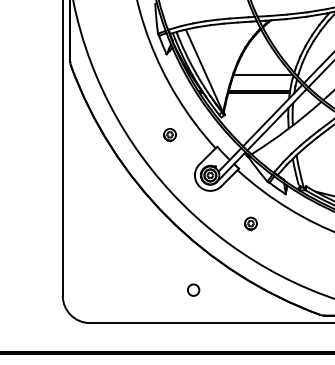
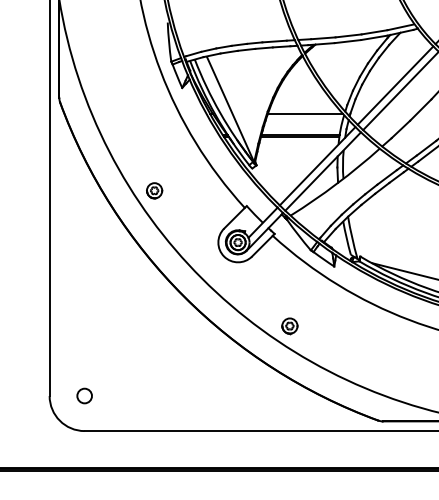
part: (169, 134) -> (154, 190), moved
part: (250, 223) -> (289, 326), moved
circle: (193, 289) -> (84, 395), moved

